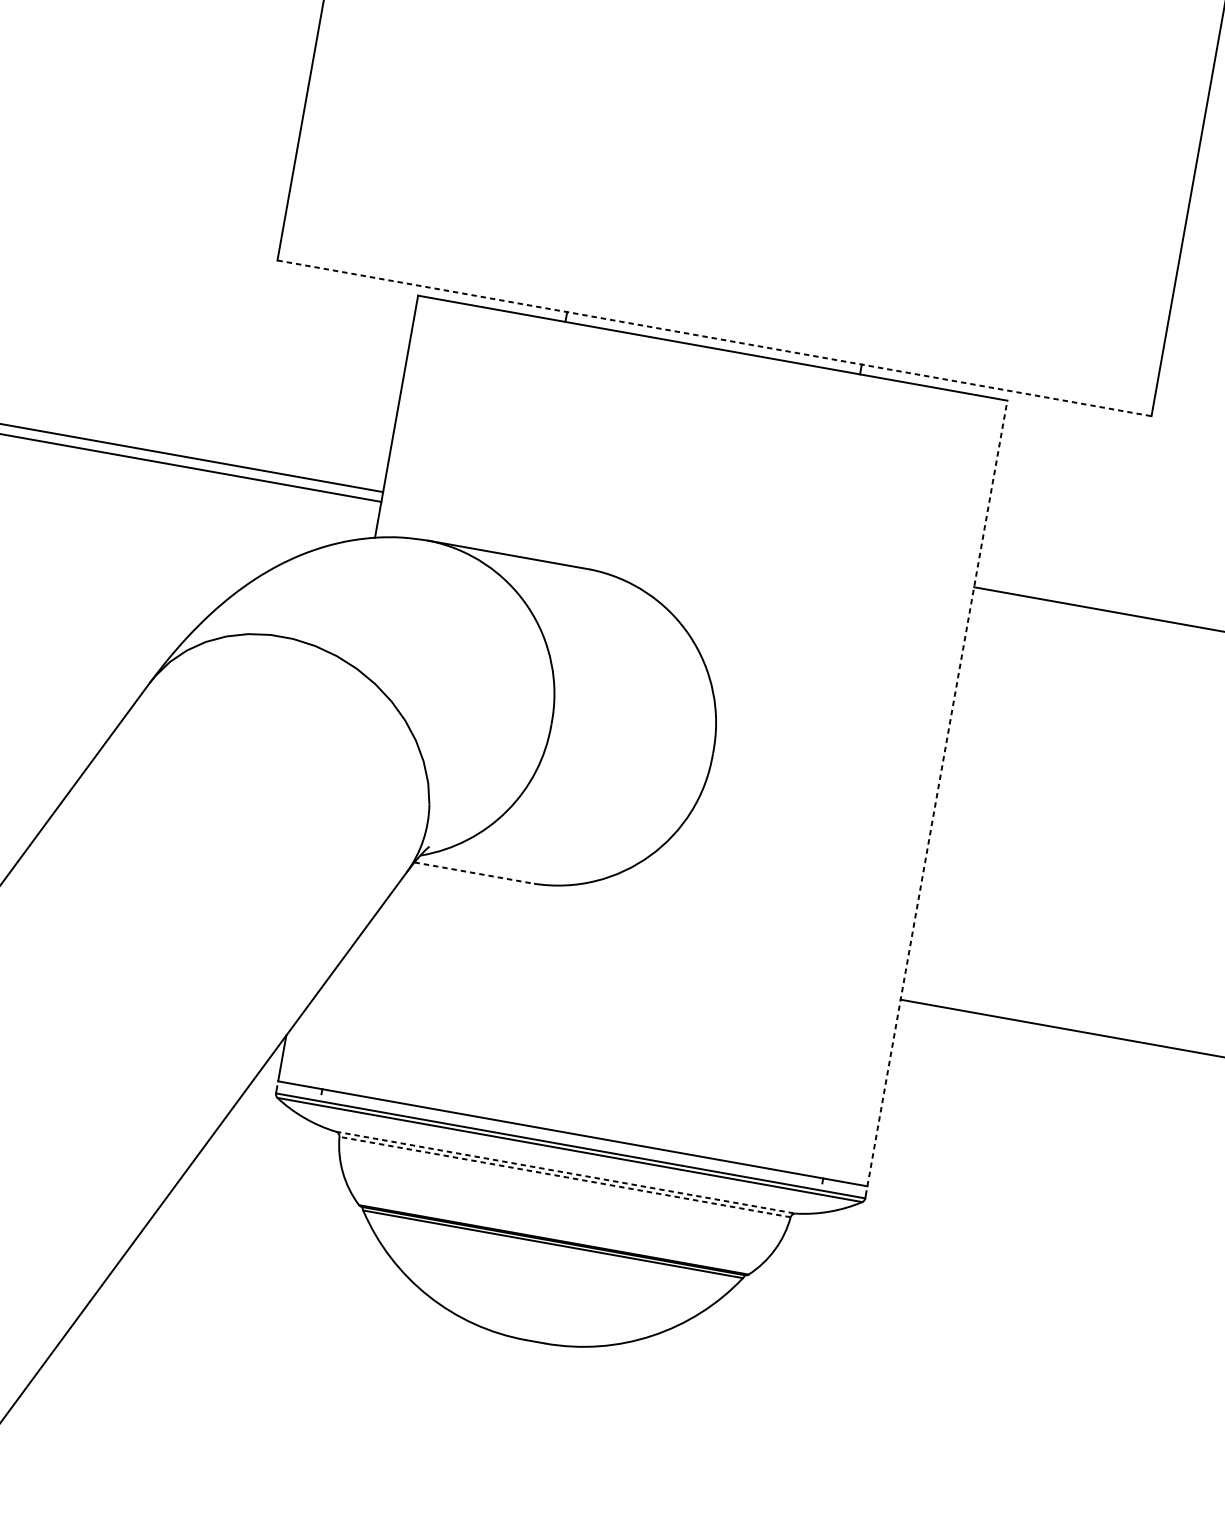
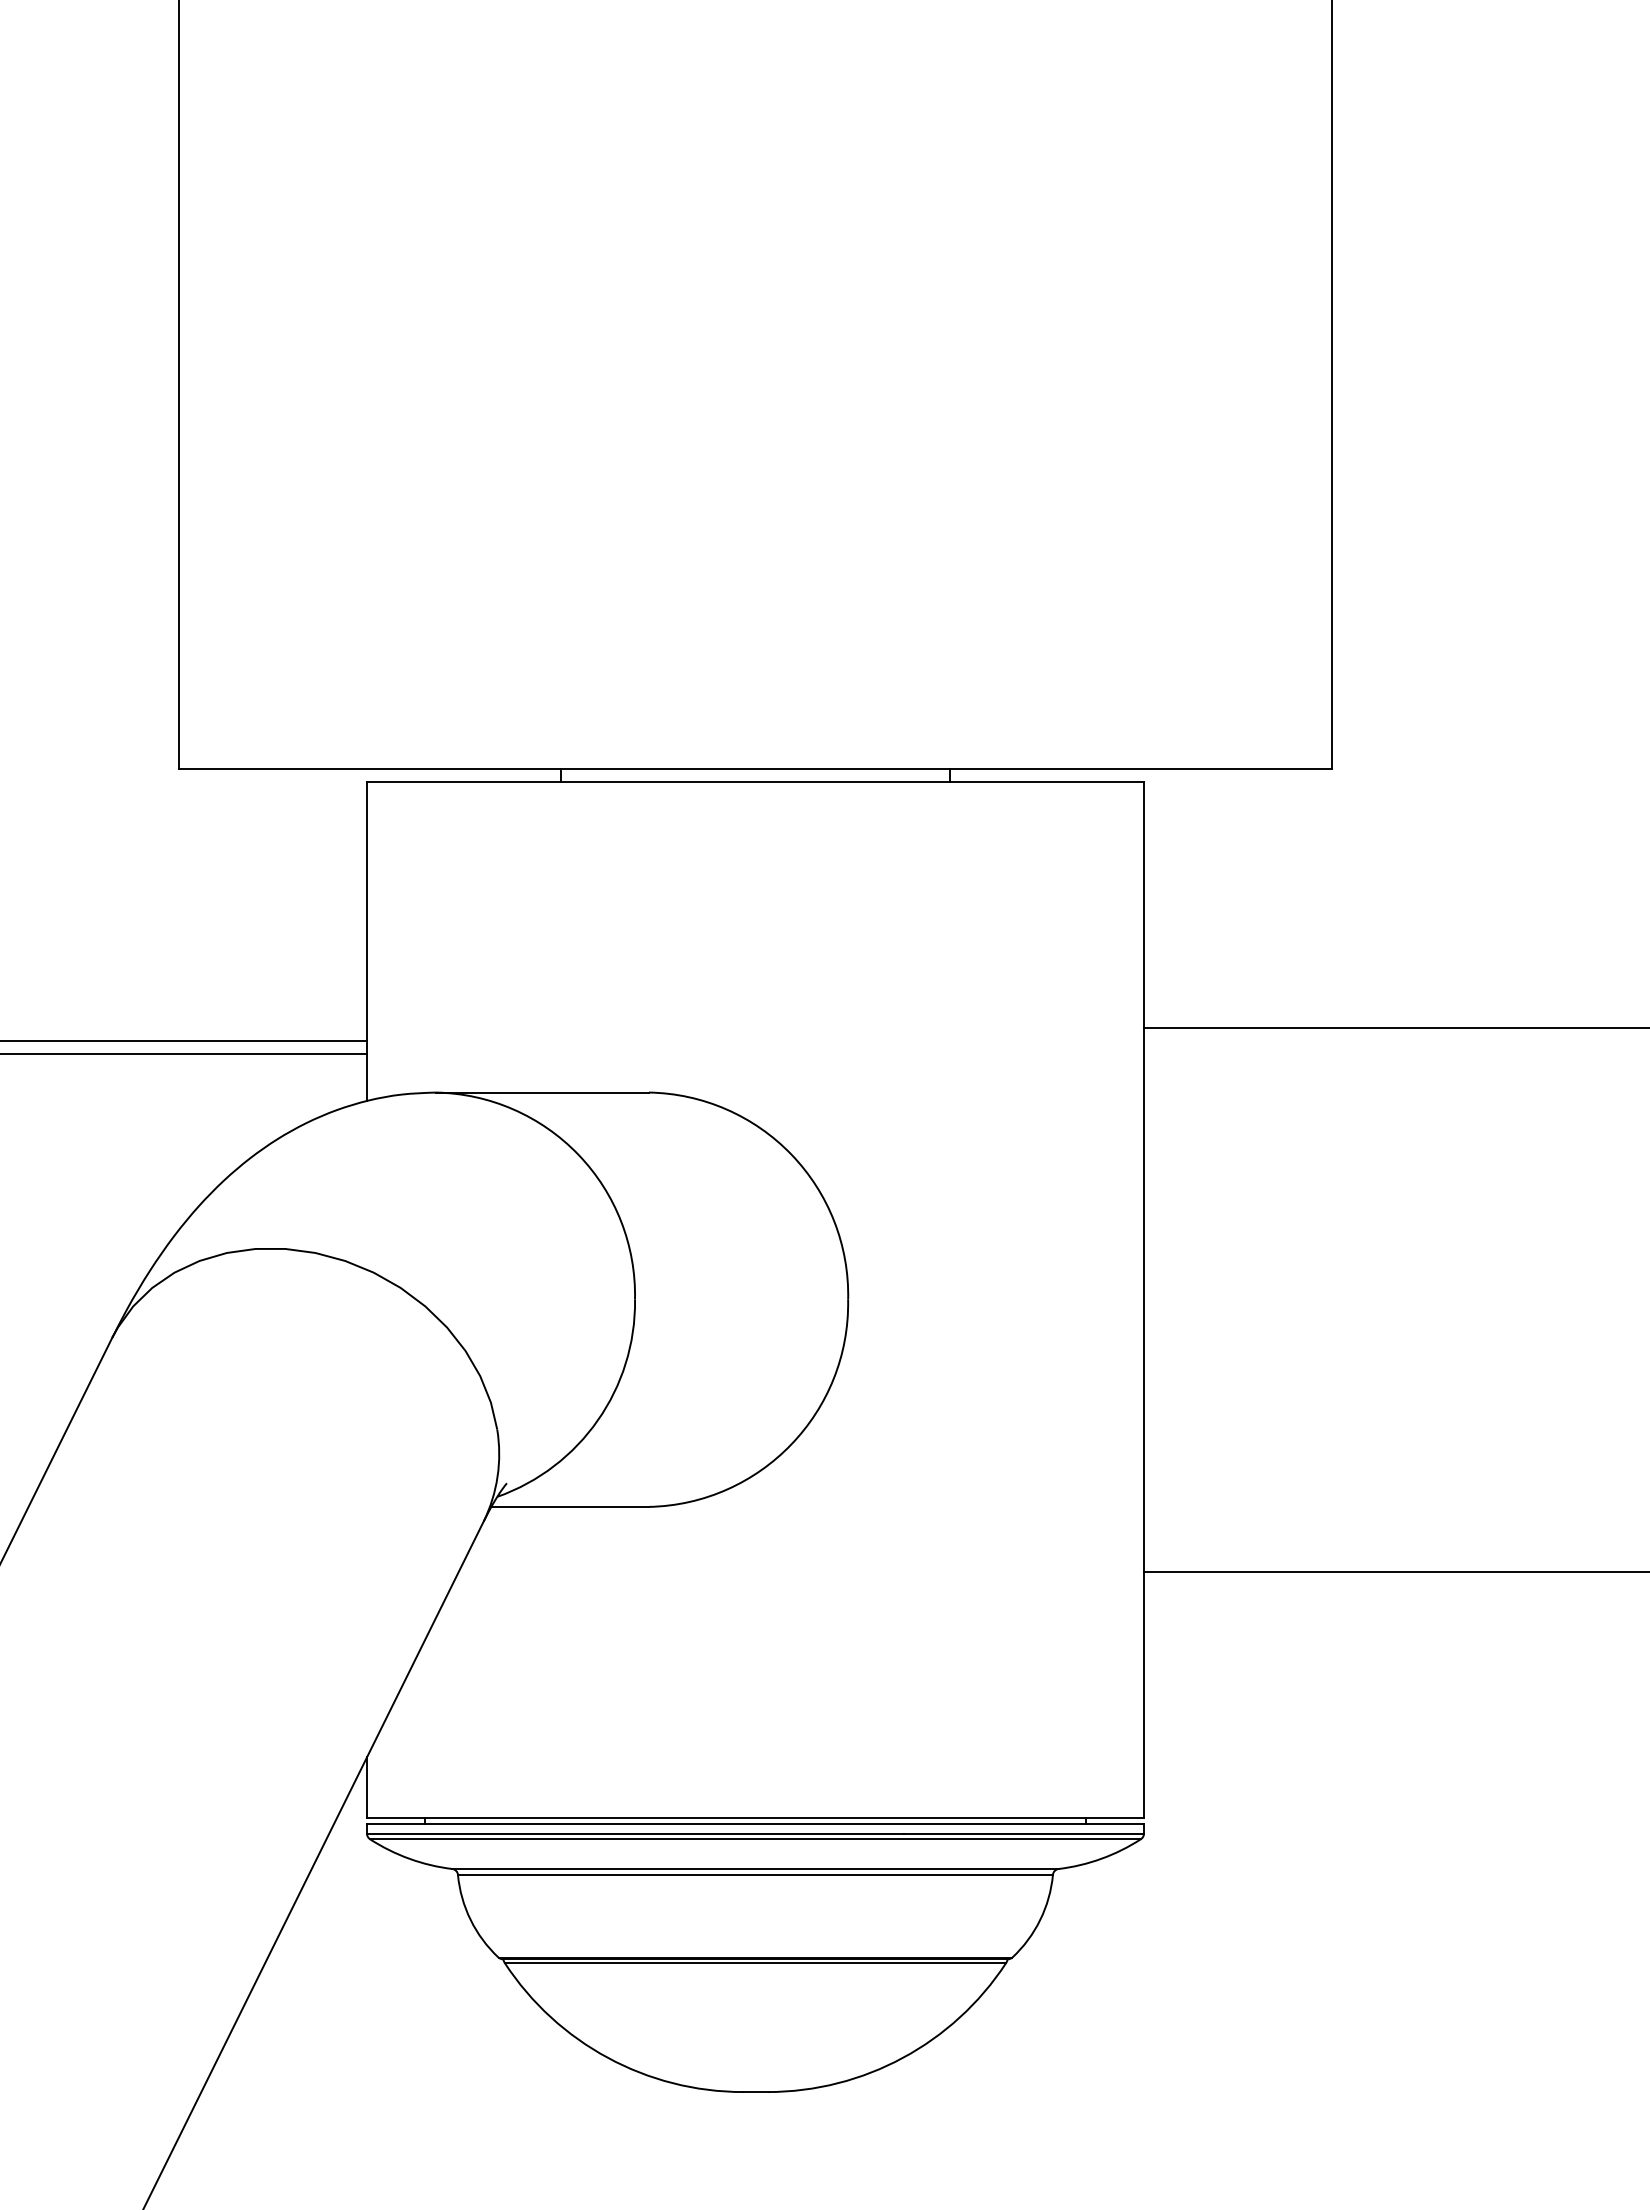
line: (714, 338) -> (755, 768), dashed -> solid
line: (937, 793) -> (1143, 1299), dashed -> solid
line: (474, 872) -> (570, 1506), dashed -> solid
line: (571, 1138) -> (755, 1824), added
line: (565, 1172) -> (755, 1868), dashed -> solid
line: (564, 1176) -> (754, 1874), dashed -> solid

